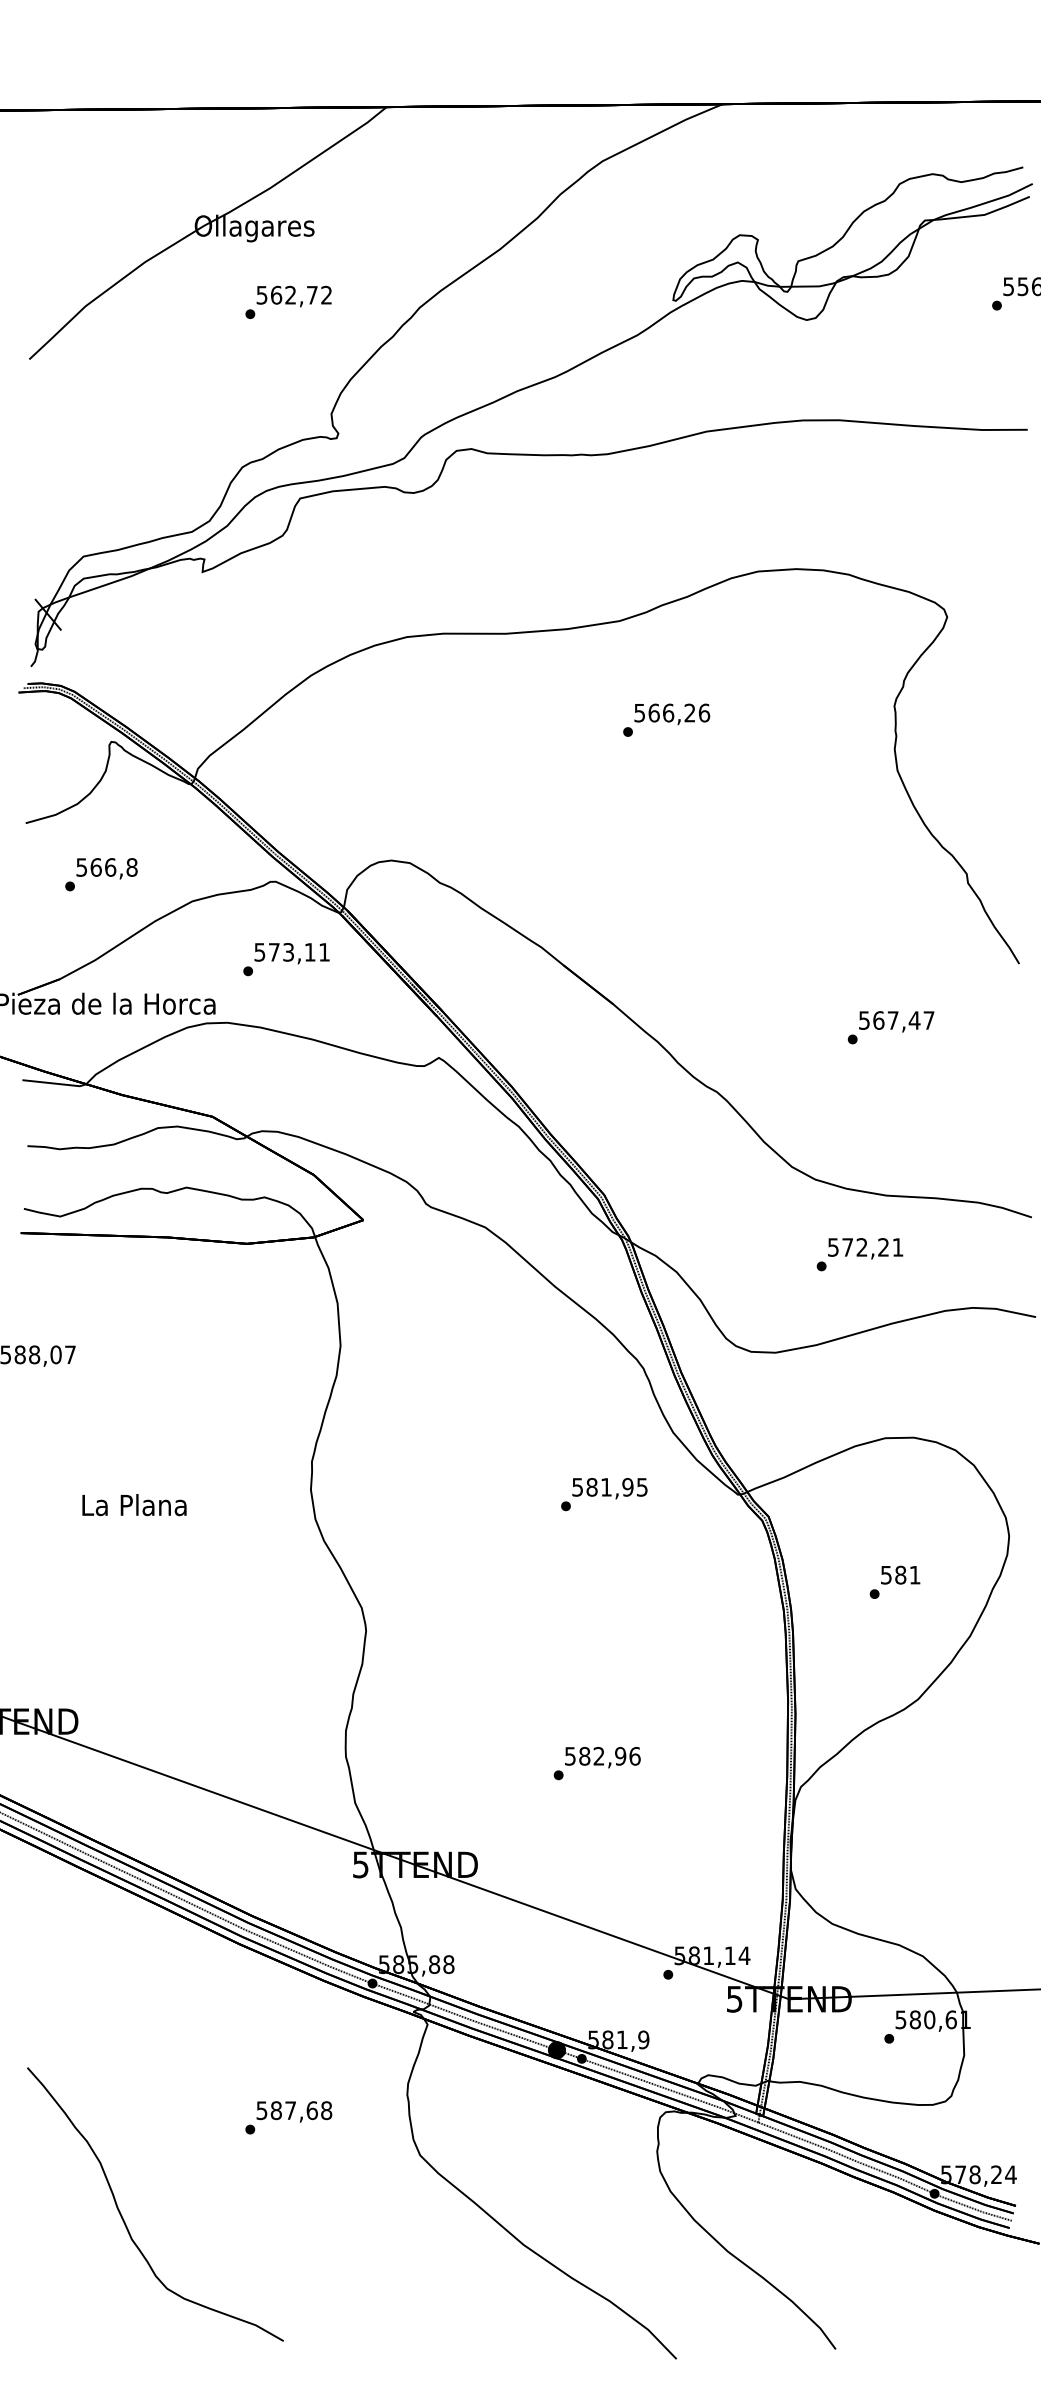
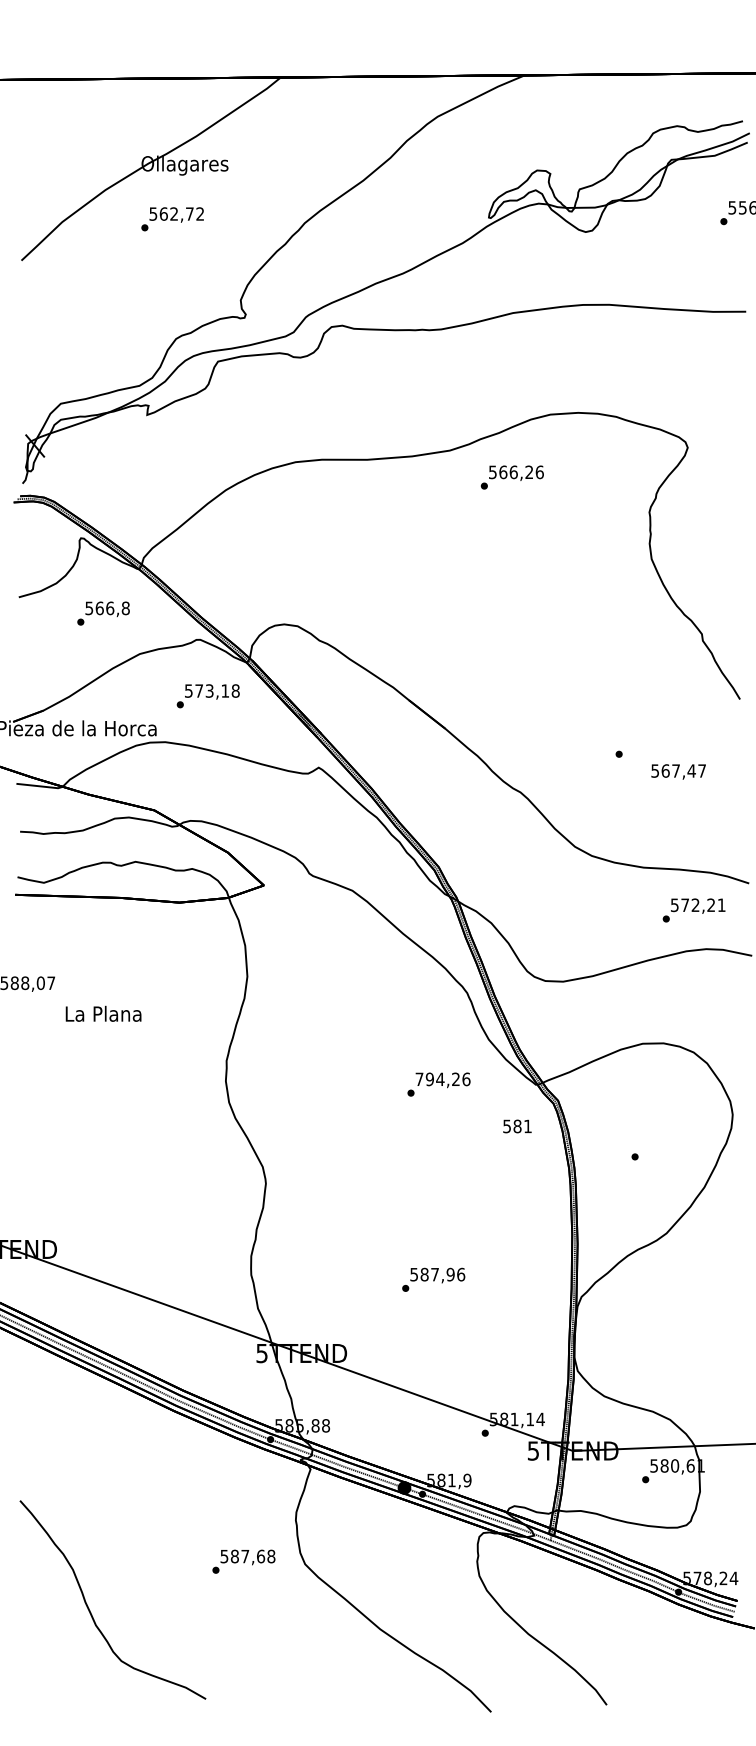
text: (288, 301) -> (172, 218), moved
text: (666, 719) -> (512, 477), moved
text: (101, 874) -> (103, 613), moved
text: (324, 951) -> (235, 690), 573,11 -> 573,18
text: (896, 1021) -> (678, 771), moved
text: (859, 1254) -> (693, 910), moved
text: (610, 1487) -> (443, 1079), 581,95 -> 794,26
text: (134, 1505) -> (103, 1014), moved
text: (900, 1574) -> (517, 1125), moved
text: (598, 1755) -> (434, 1274), 582,96 -> 587,96
text: (288, 2117) -> (243, 1561), moved

